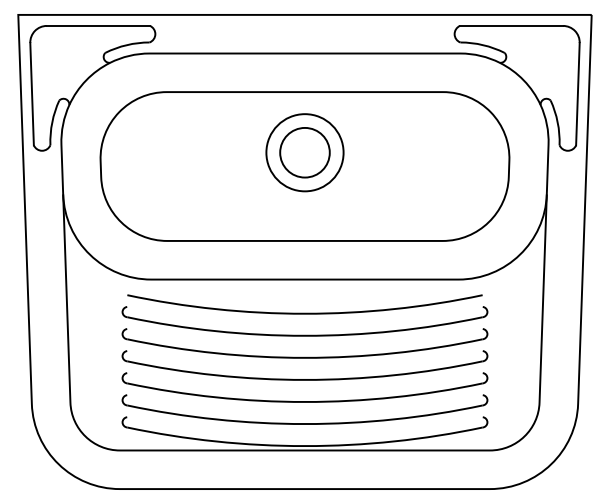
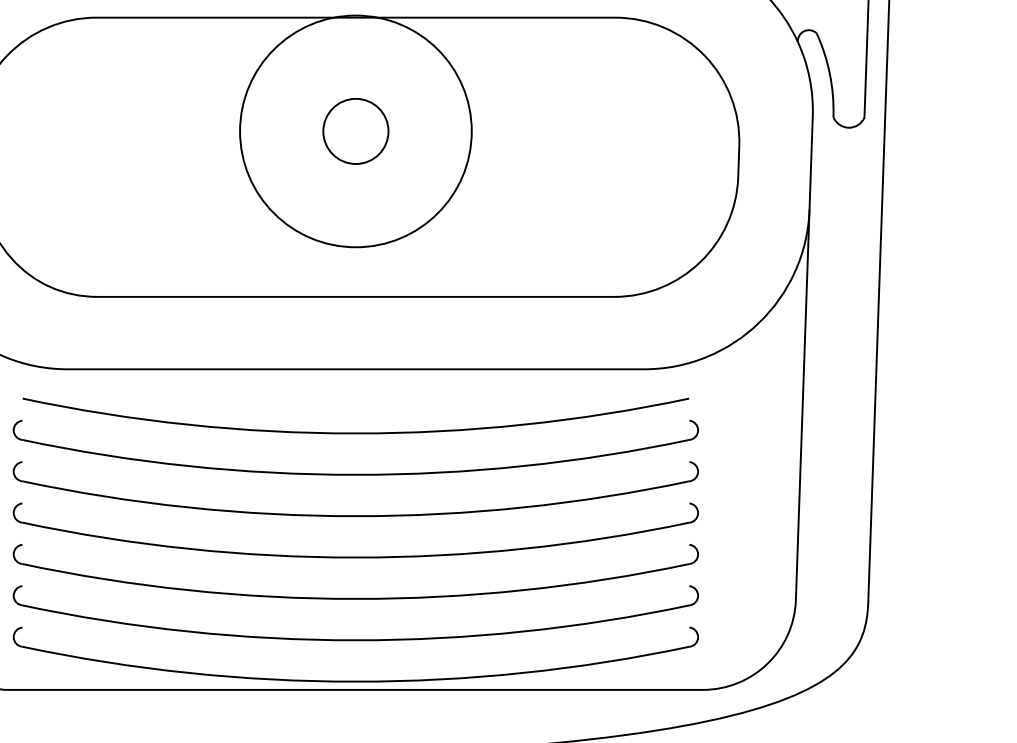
circle: (304, 152) -> (354, 130), size x0.7
circle: (304, 152) -> (354, 130), size x1.6

